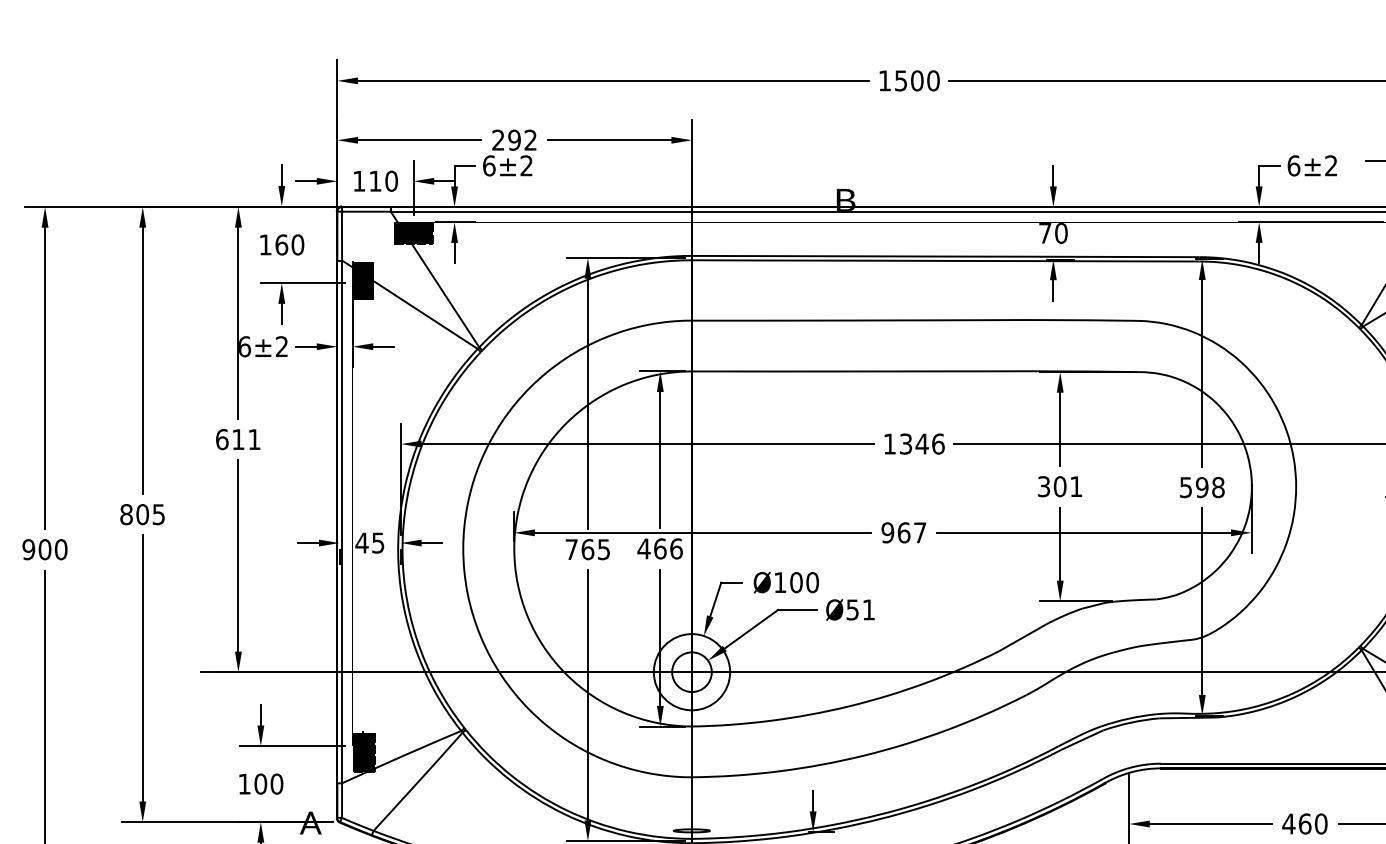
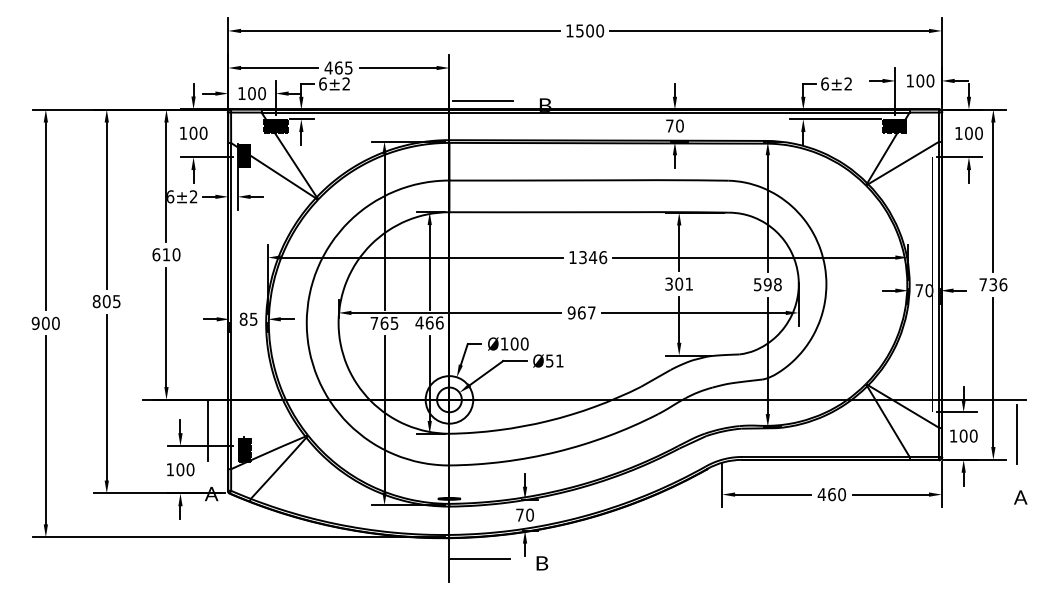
text: (514, 139) -> (338, 67), 292 -> 465
text: (374, 181) -> (251, 93), 110 -> 100
line: (744, 192) -> (482, 100), added
text: (281, 243) -> (193, 132), 160 -> 100
text: (254, 439) -> (176, 254), 611 -> 610
text: (361, 541) -> (243, 318), 45 -> 85
line: (305, 721) -> (208, 430), added

